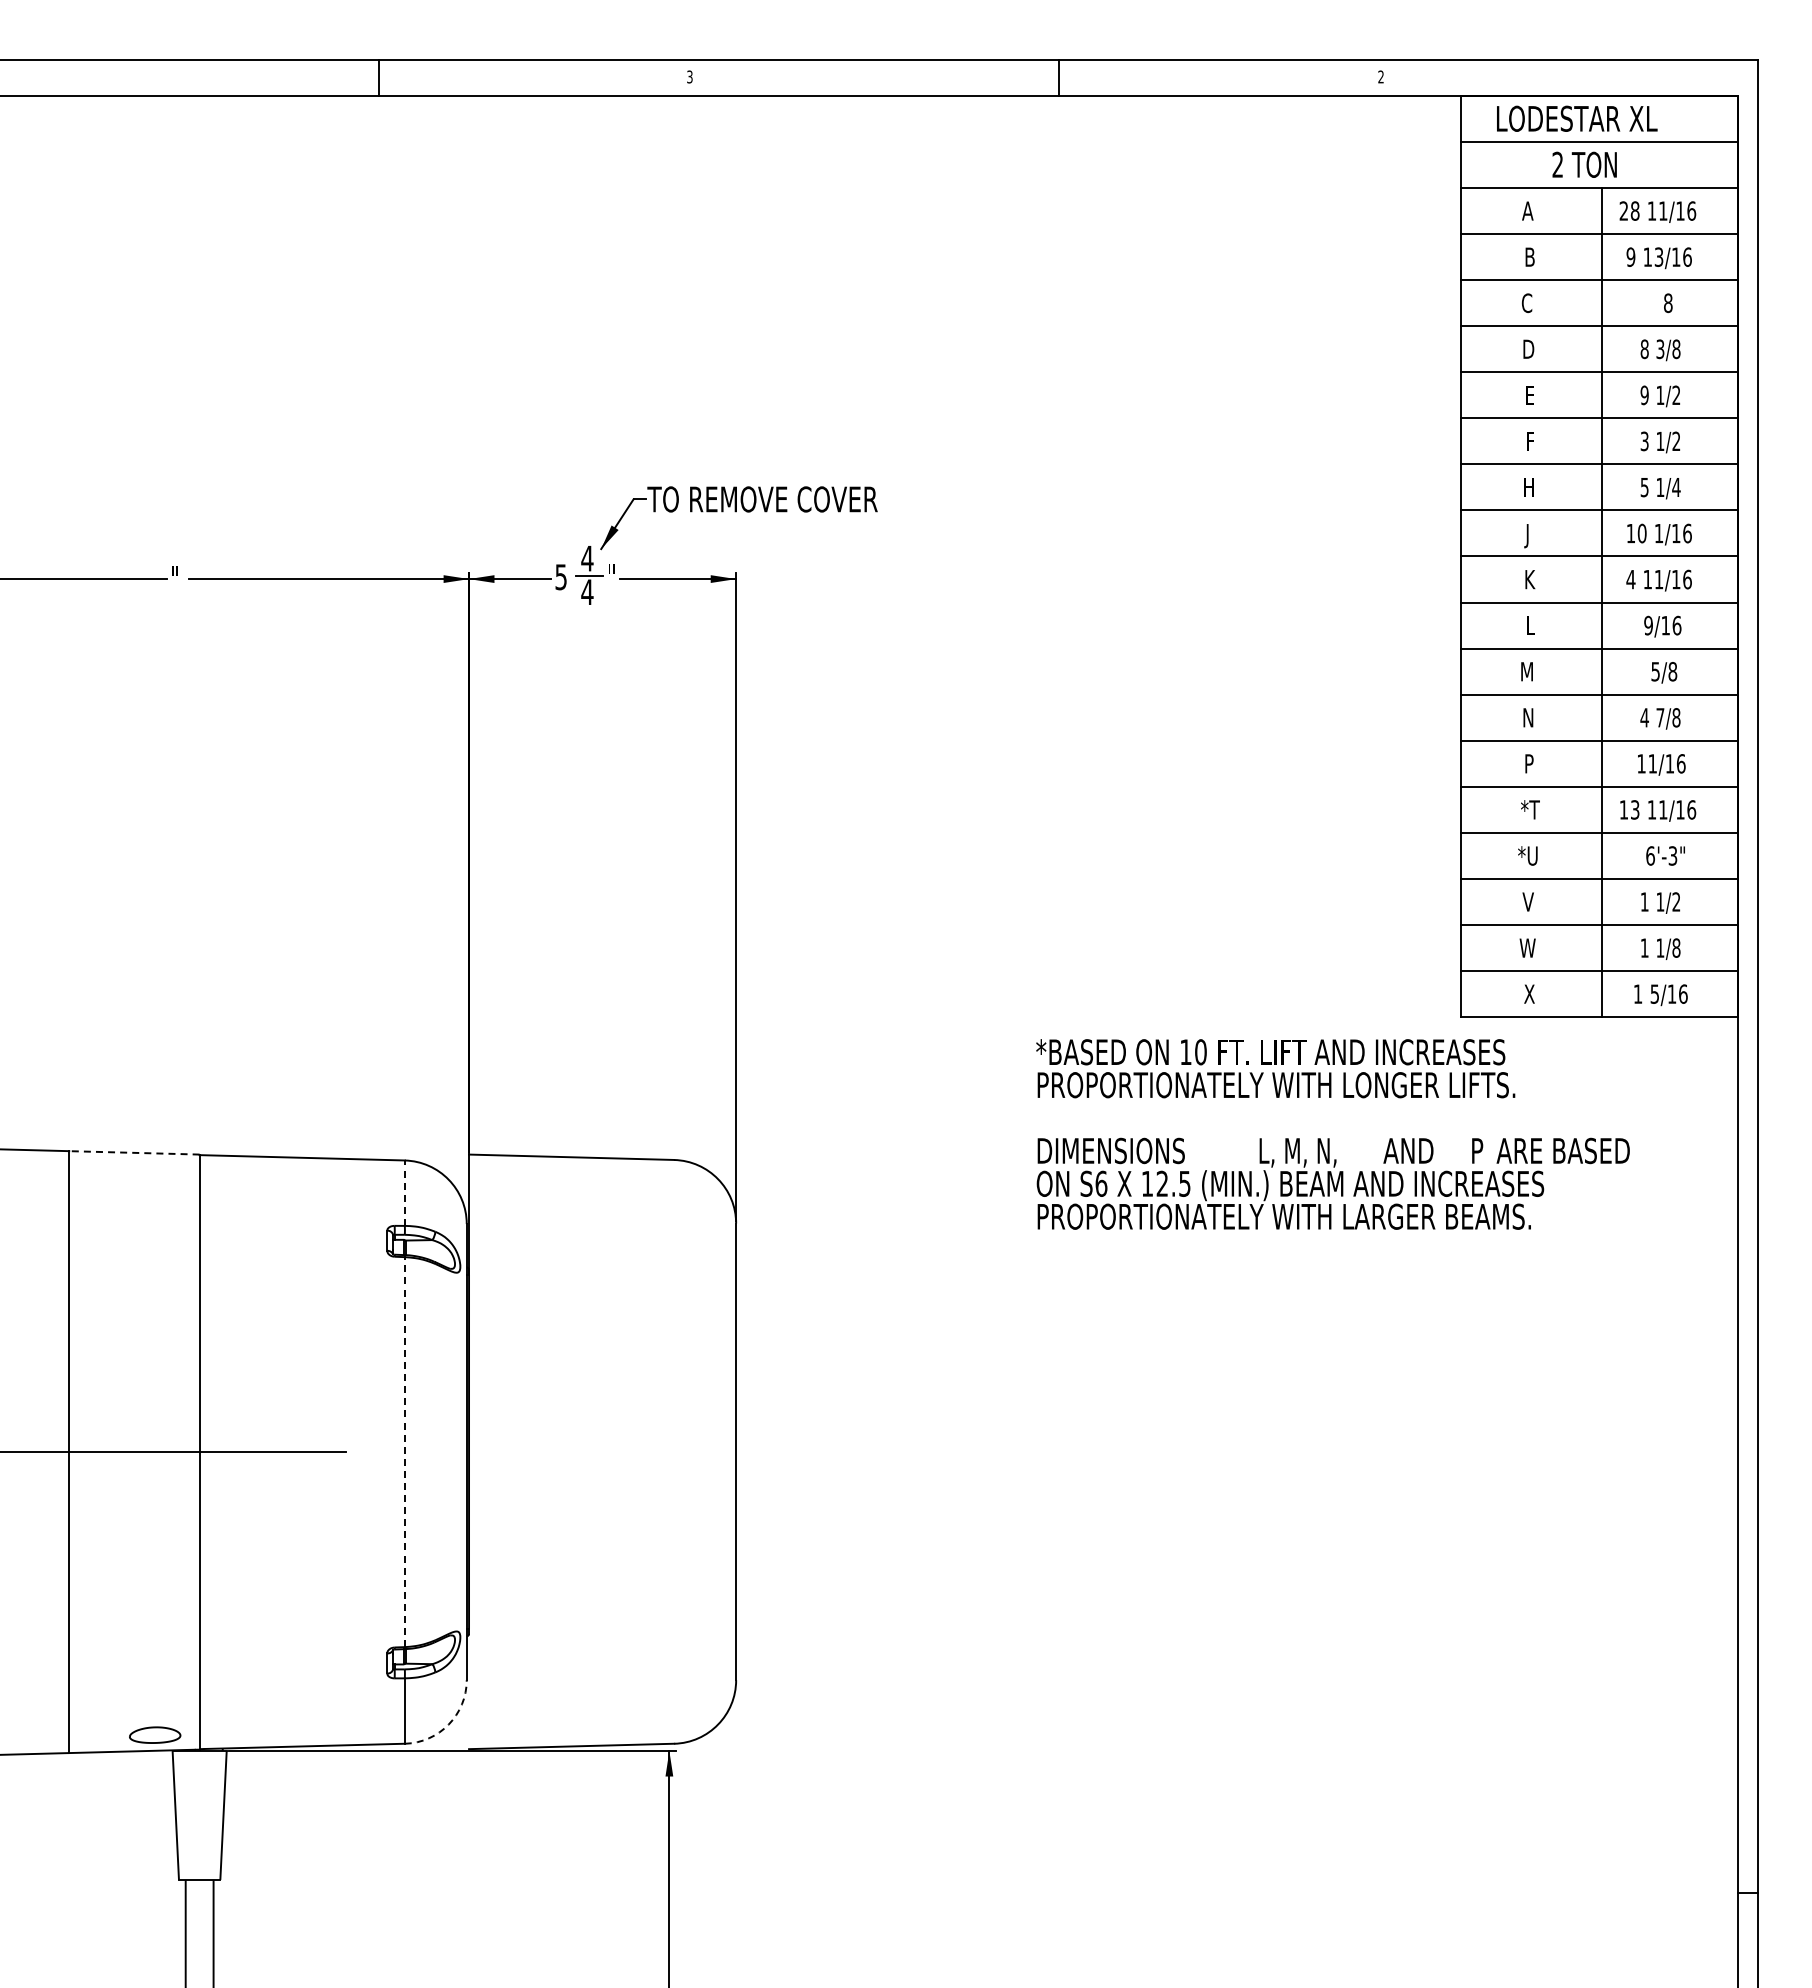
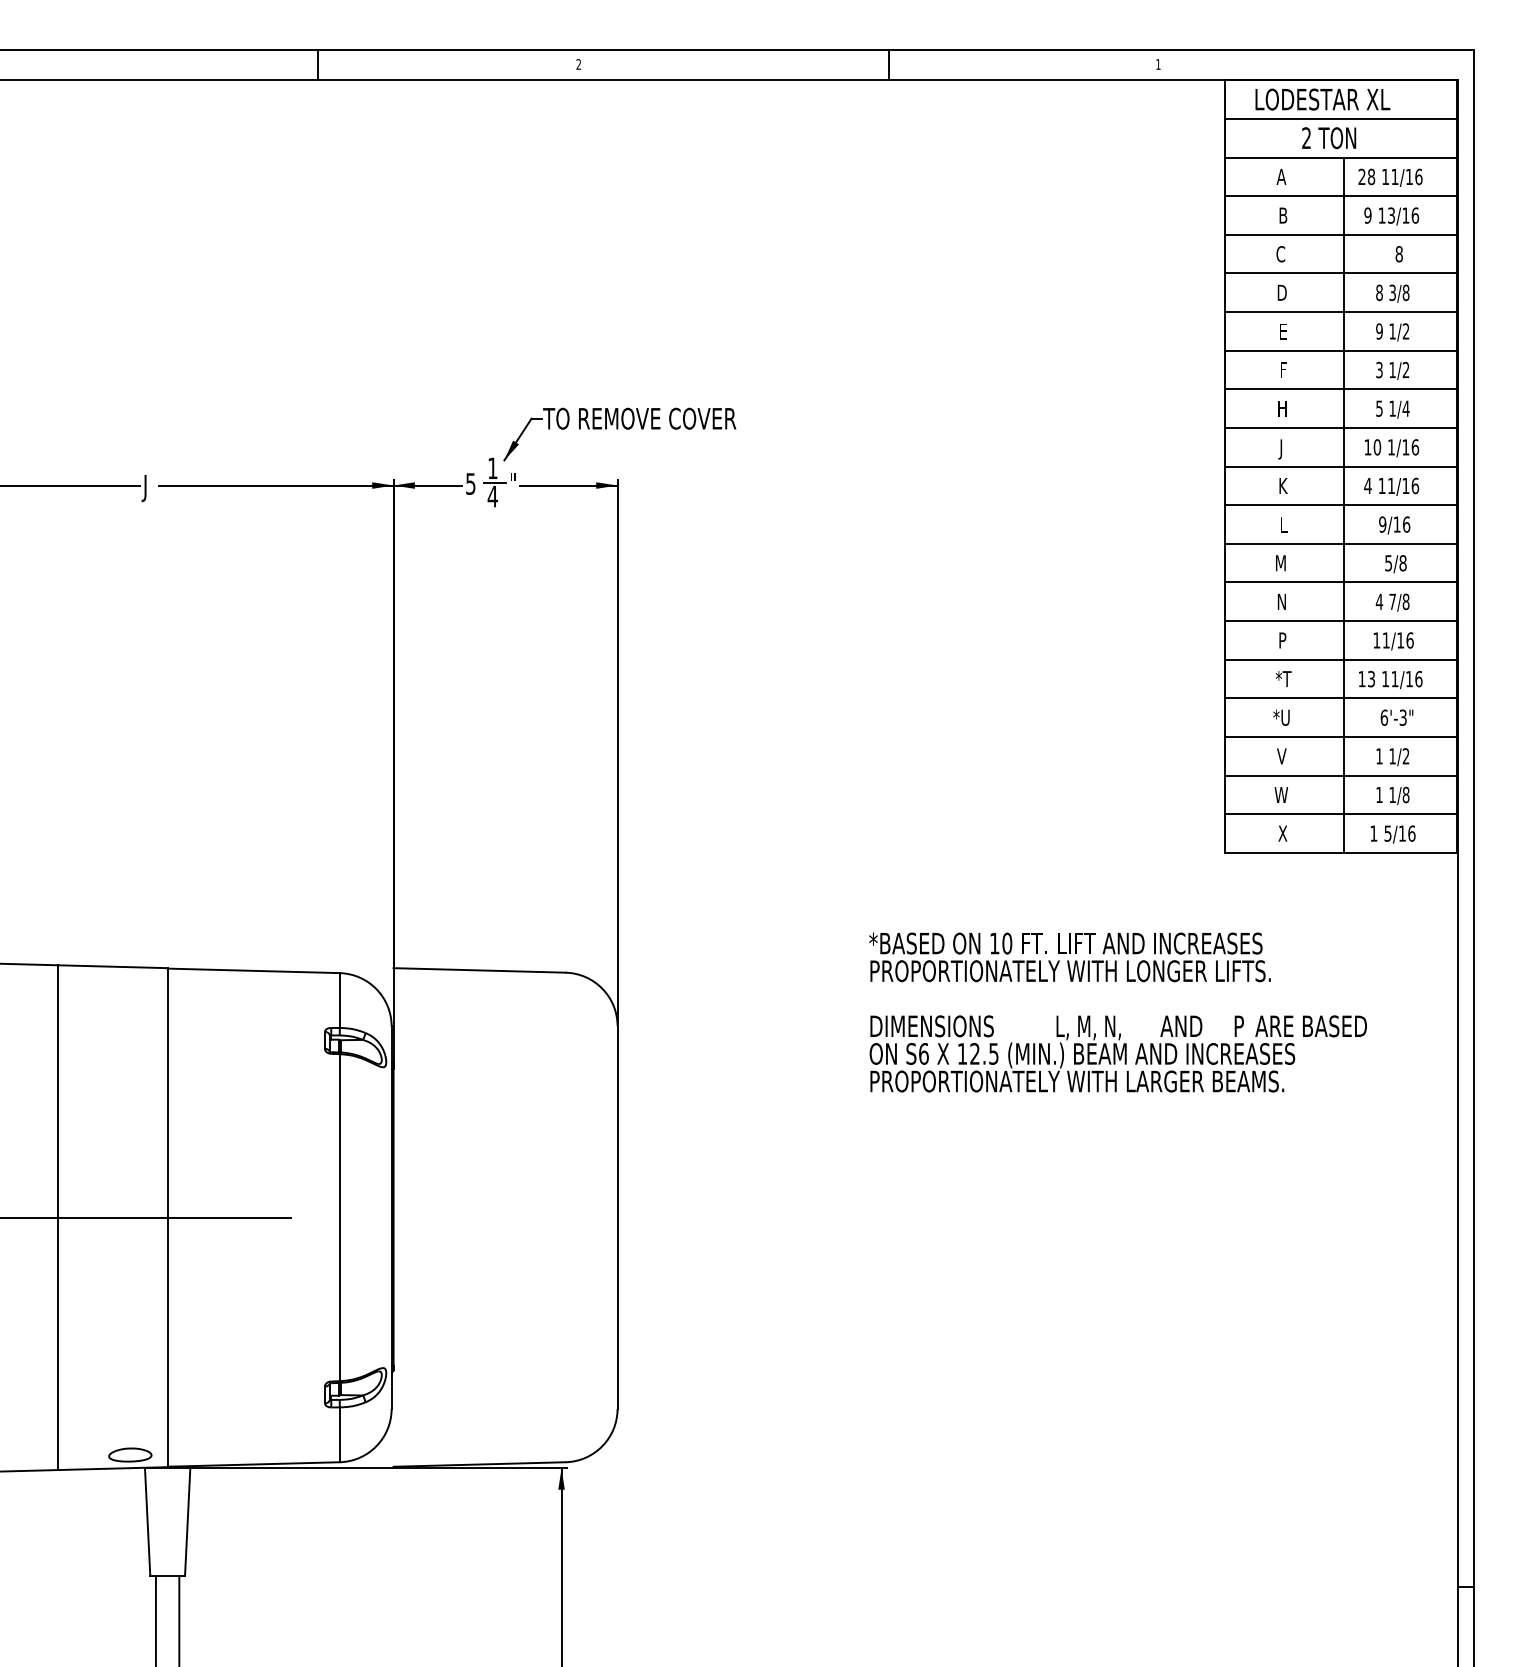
text: (1380, 76) -> (1157, 64), 2 -> 1
text: (689, 77) -> (578, 64), 3 -> 2
text: (587, 558) -> (492, 468), 4 -> 1
text: (172, 582) -> (144, 488), " -> J
text: (1332, 1134) -> (1117, 1012), moved
line: (133, 1152) -> (112, 966), dashed -> solid
line: (404, 1193) -> (339, 1000), dashed -> solid
line: (404, 1452) -> (339, 1217), dashed -> solid
arc: (448, 1724) -> (376, 1446), dashed -> solid

